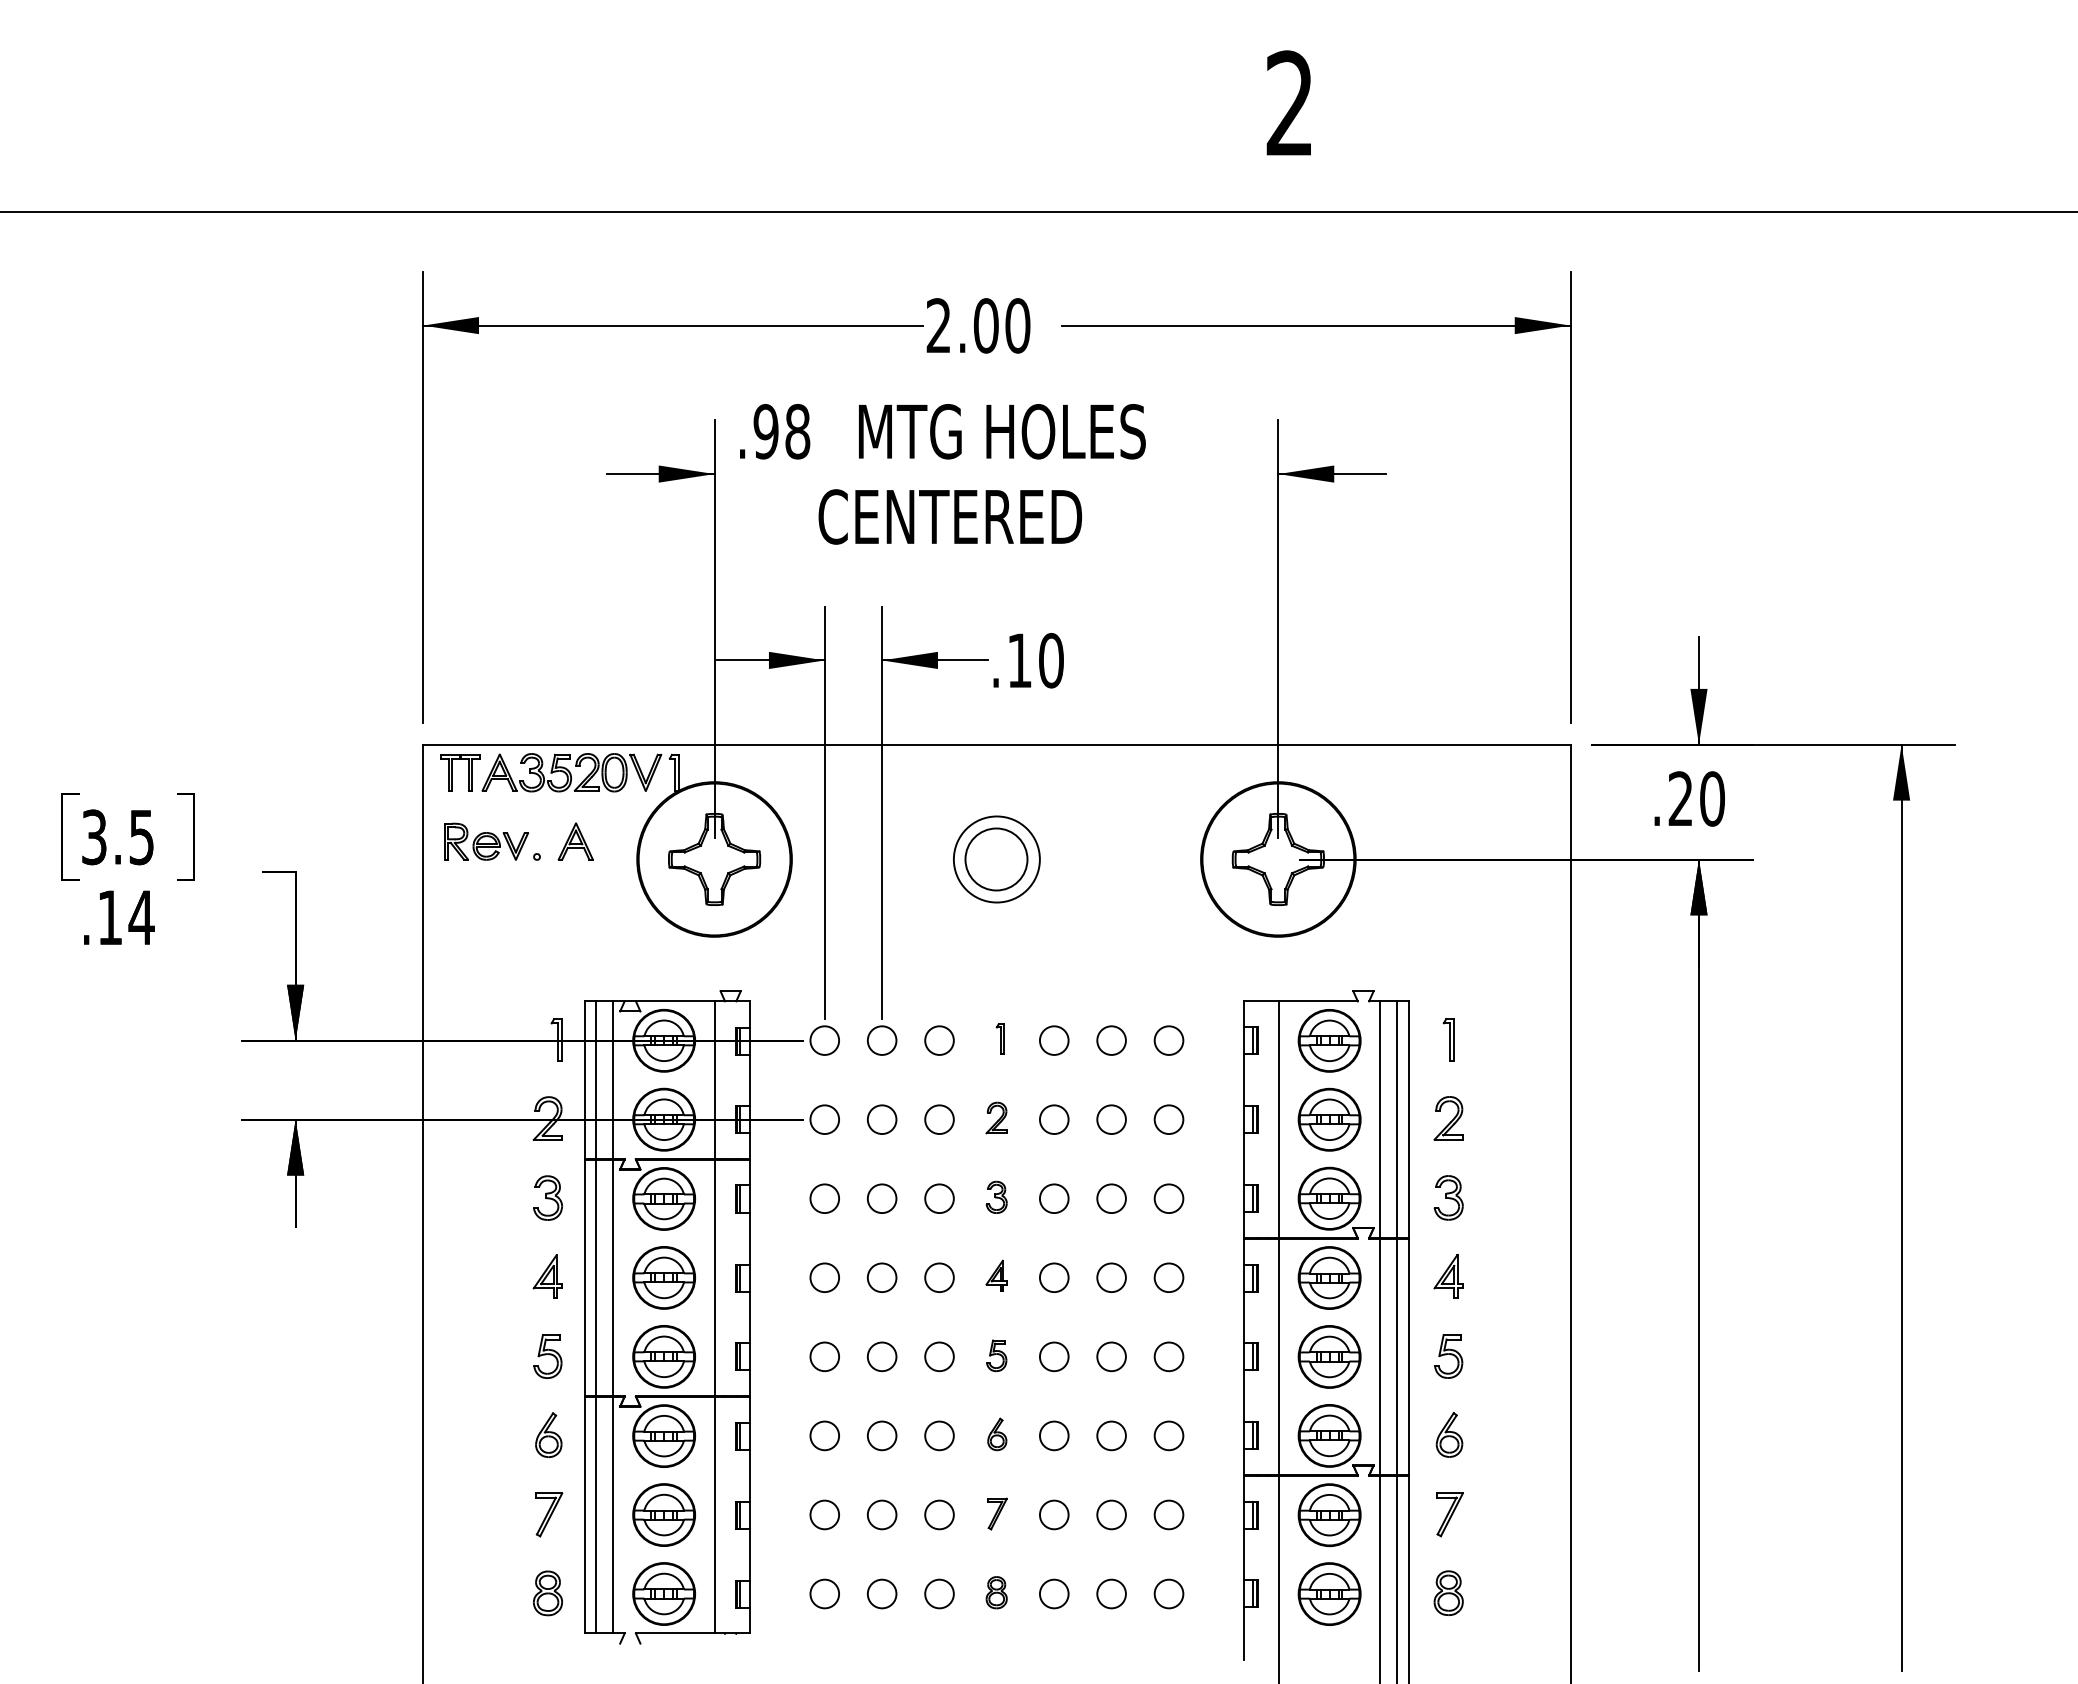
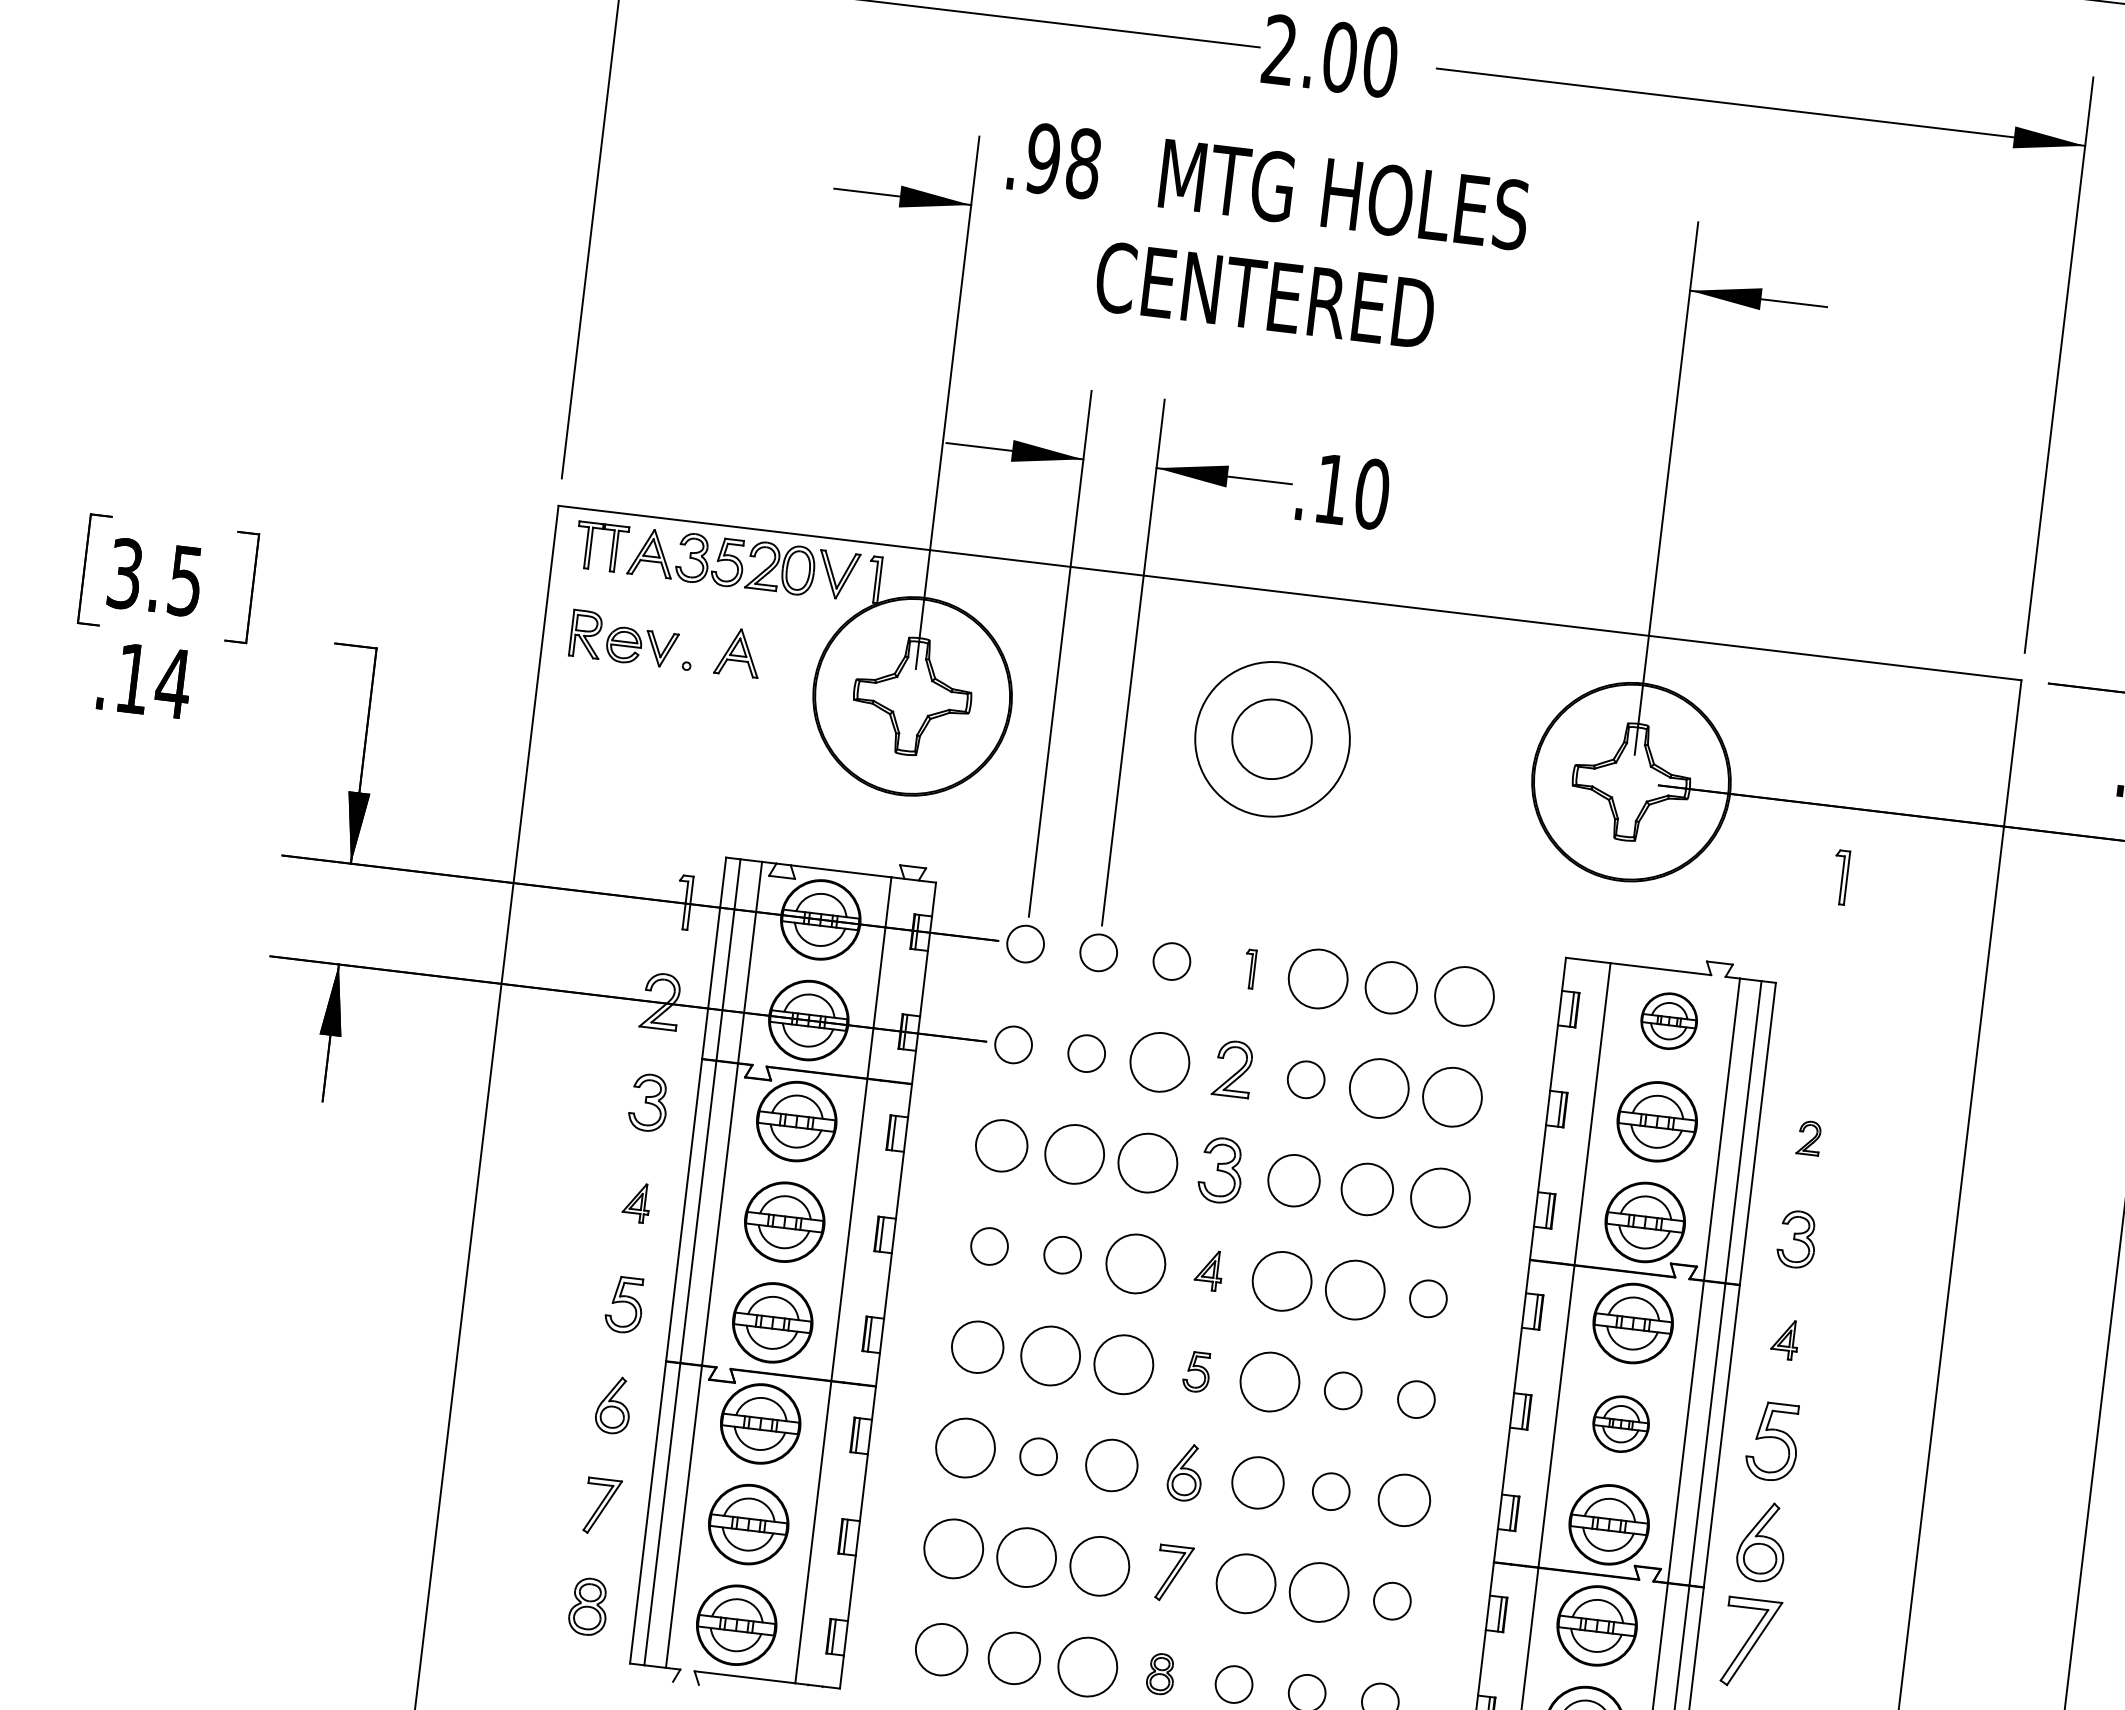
circle: (996, 859) -> (1272, 739), size x1.4
part: (1448, 1039) -> (1840, 876), moved
circle: (1053, 1040) -> (1317, 978), size x1.6
circle: (1111, 1040) -> (1391, 987), size x1.4
circle: (1168, 1040) -> (1463, 996), size x1.6
part: (1329, 1040) -> (1669, 1020), size x0.7
part: (996, 1117) -> (1232, 1068), size x1.4
part: (1448, 1118) -> (1808, 1138), size x0.6
circle: (939, 1119) -> (1159, 1062), size x1.6
circle: (1111, 1119) -> (1379, 1088), size x1.6
circle: (1168, 1119) -> (1451, 1096), size x1.6
part: (996, 1196) -> (1220, 1168), size x1.6
circle: (824, 1198) -> (1001, 1145), size x1.4
circle: (881, 1198) -> (1073, 1154), size x1.6
circle: (939, 1198) -> (1147, 1162), size x1.6
circle: (1054, 1198) -> (1294, 1180), size x1.4
circle: (1111, 1198) -> (1367, 1188), size x1.4
circle: (1168, 1198) -> (1439, 1197), size x1.6
part: (547, 1276) -> (636, 1202), size x0.7
part: (1448, 1276) -> (1784, 1339), size x0.7
circle: (939, 1277) -> (1135, 1263), size x1.6
circle: (1053, 1277) -> (1281, 1280), size x1.6
circle: (1111, 1277) -> (1355, 1289), size x1.6
circle: (824, 1356) -> (977, 1346), size x1.4
circle: (881, 1356) -> (1049, 1355), size x1.6
circle: (939, 1356) -> (1123, 1364), size x1.6
circle: (1054, 1356) -> (1270, 1381), size x1.6
part: (1329, 1356) -> (1621, 1423), size x0.7
part: (1448, 1356) -> (1772, 1441), size x1.4
part: (997, 1434) -> (1185, 1472), size x1.4
part: (1449, 1434) -> (1762, 1541), size x1.4
circle: (824, 1435) -> (965, 1447), size x1.6
circle: (939, 1435) -> (1111, 1465), size x1.4
circle: (1054, 1435) -> (1258, 1482), size x1.4
circle: (1168, 1435) -> (1403, 1499), size x1.4
part: (997, 1513) -> (1173, 1573), size x1.4
circle: (824, 1514) -> (953, 1548), size x1.6
circle: (881, 1514) -> (1025, 1556), size x1.6
circle: (939, 1514) -> (1099, 1565), size x1.6
circle: (1053, 1514) -> (1245, 1583), size x1.6
circle: (1111, 1514) -> (1319, 1591), size x1.6
part: (1449, 1514) -> (1750, 1643), size x1.6
circle: (824, 1593) -> (941, 1648), size x1.4
circle: (882, 1593) -> (1015, 1657), size x1.4
circle: (939, 1593) -> (1087, 1666), size x1.6

